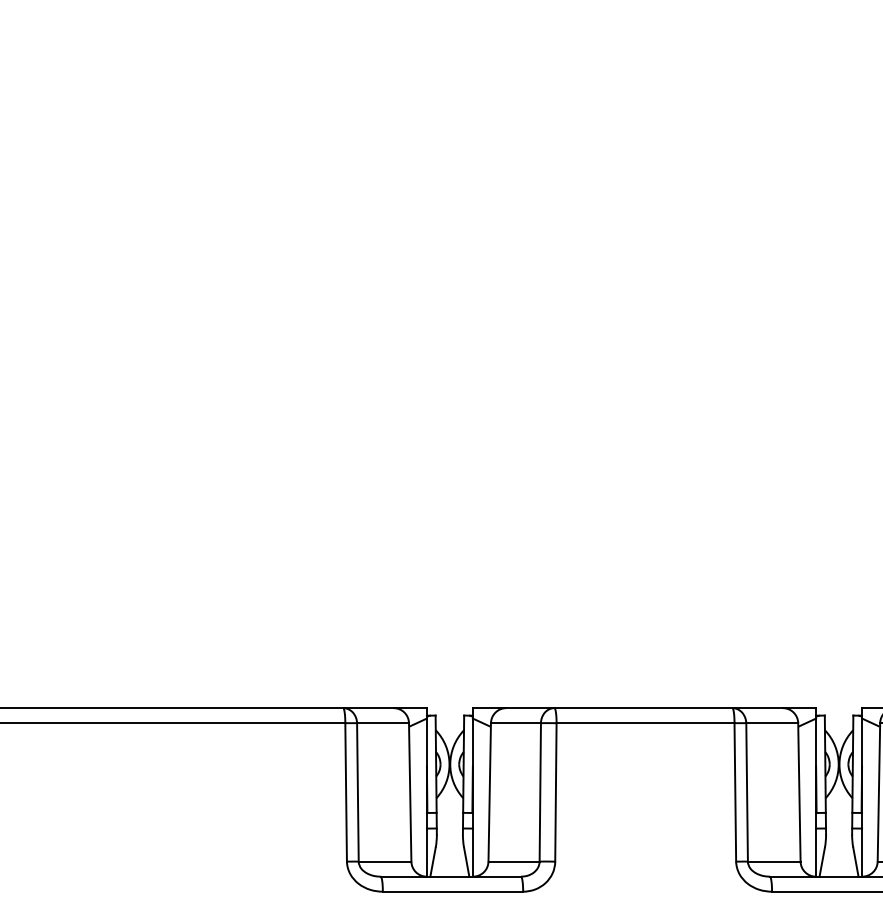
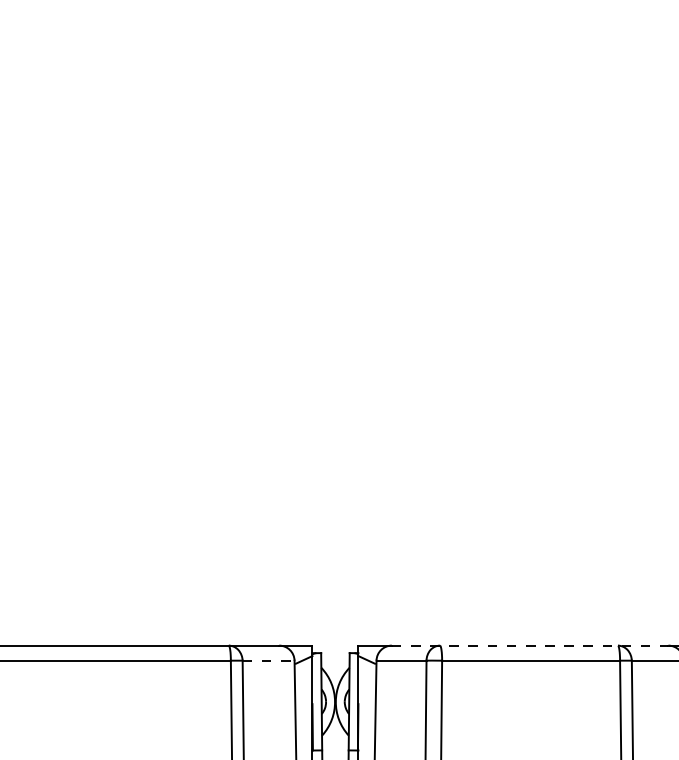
line: (645, 708) -> (531, 646), solid -> dashed
line: (383, 723) -> (269, 661), solid -> dashed

